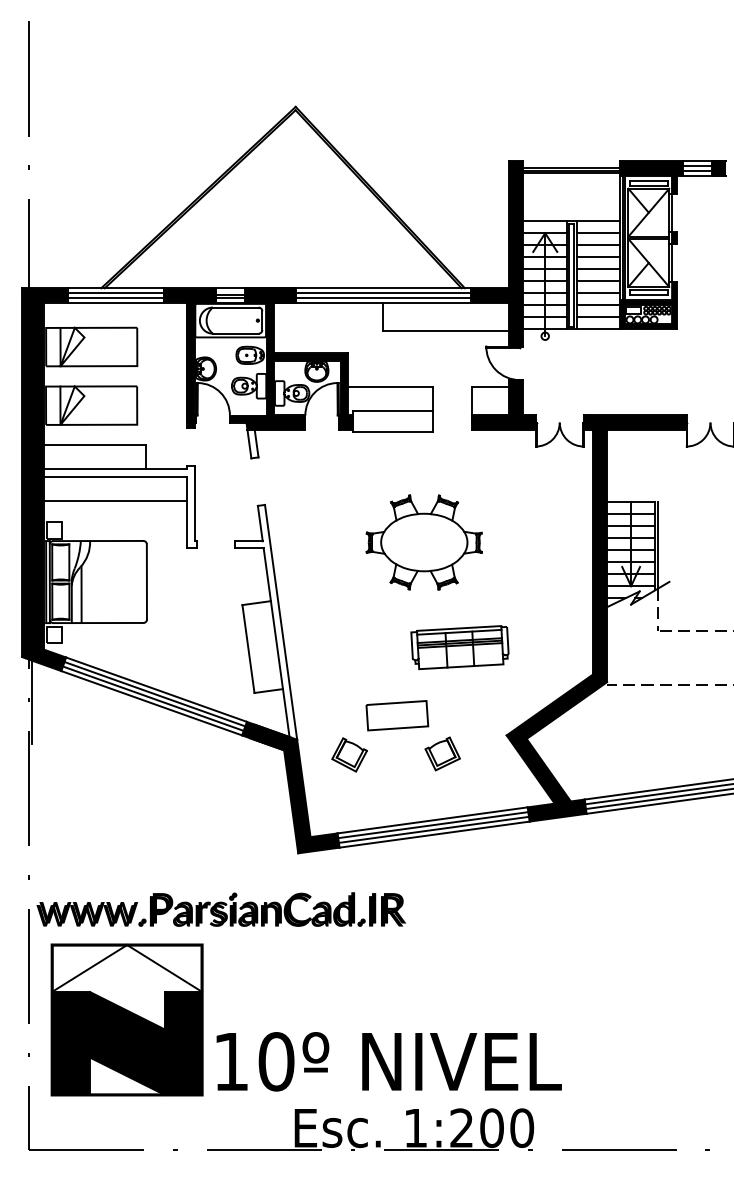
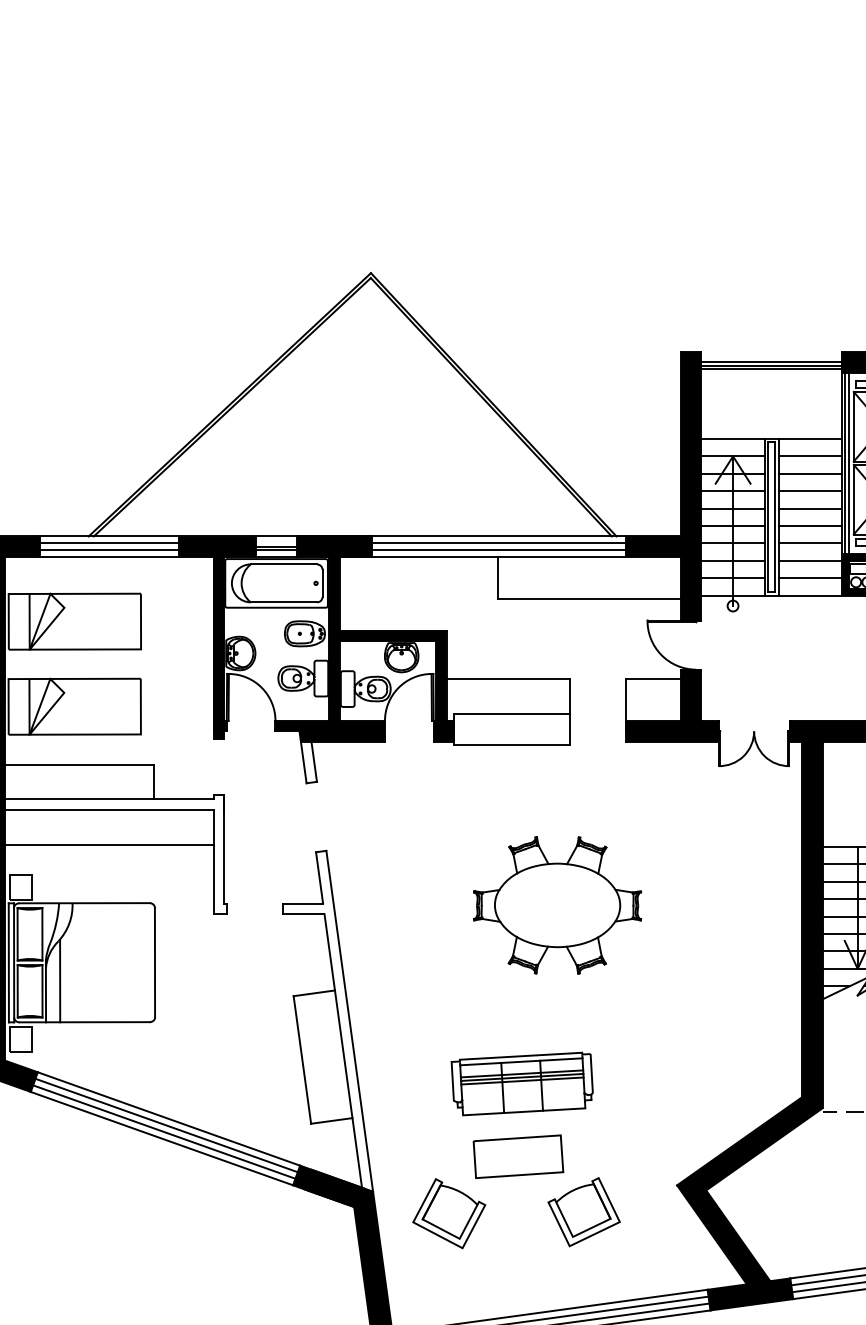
part: (459, 647) -> (521, 1083), moved
part: (442, 753) -> (583, 1211), size x1.43
part: (349, 754) -> (449, 1213), size x1.43

